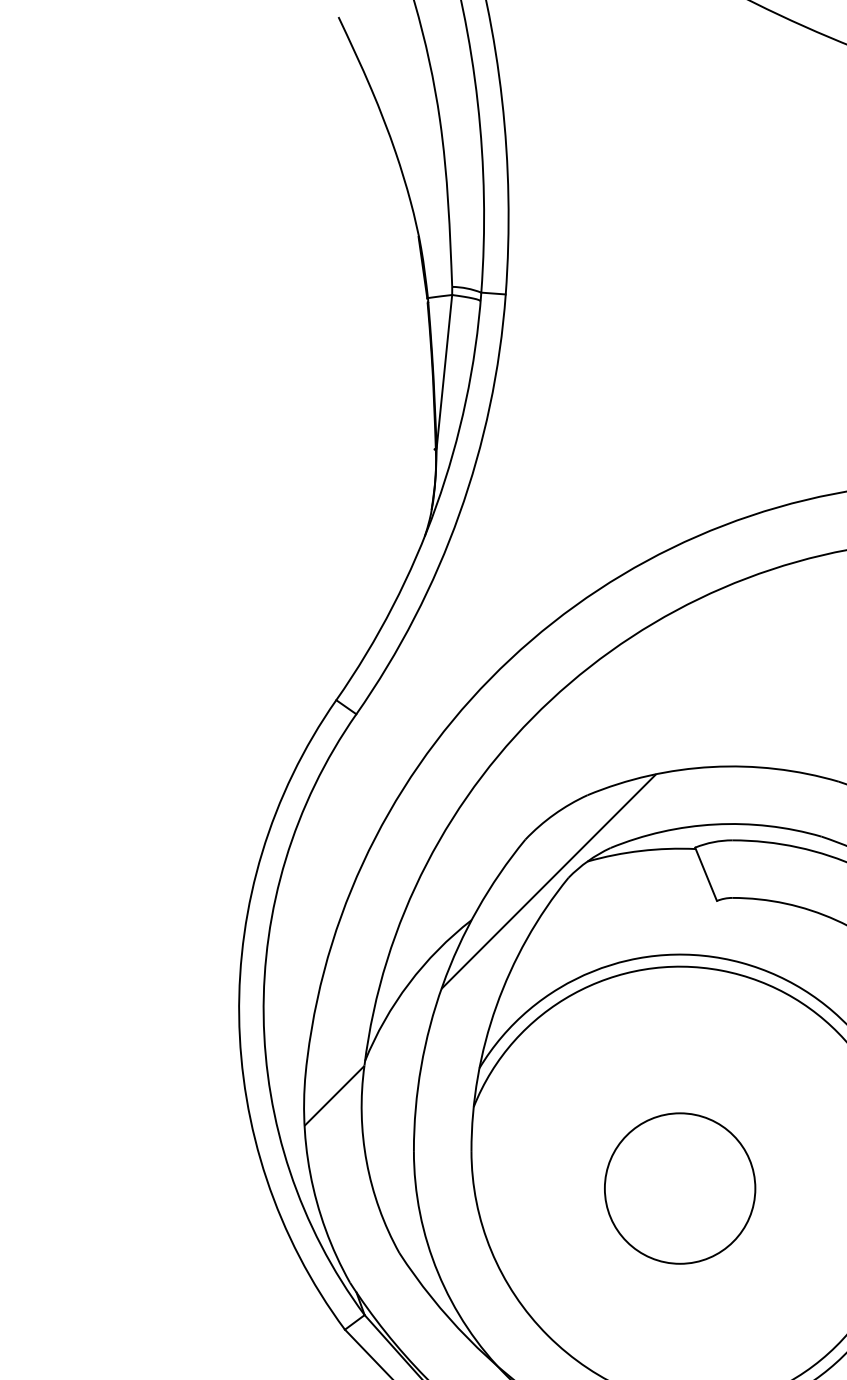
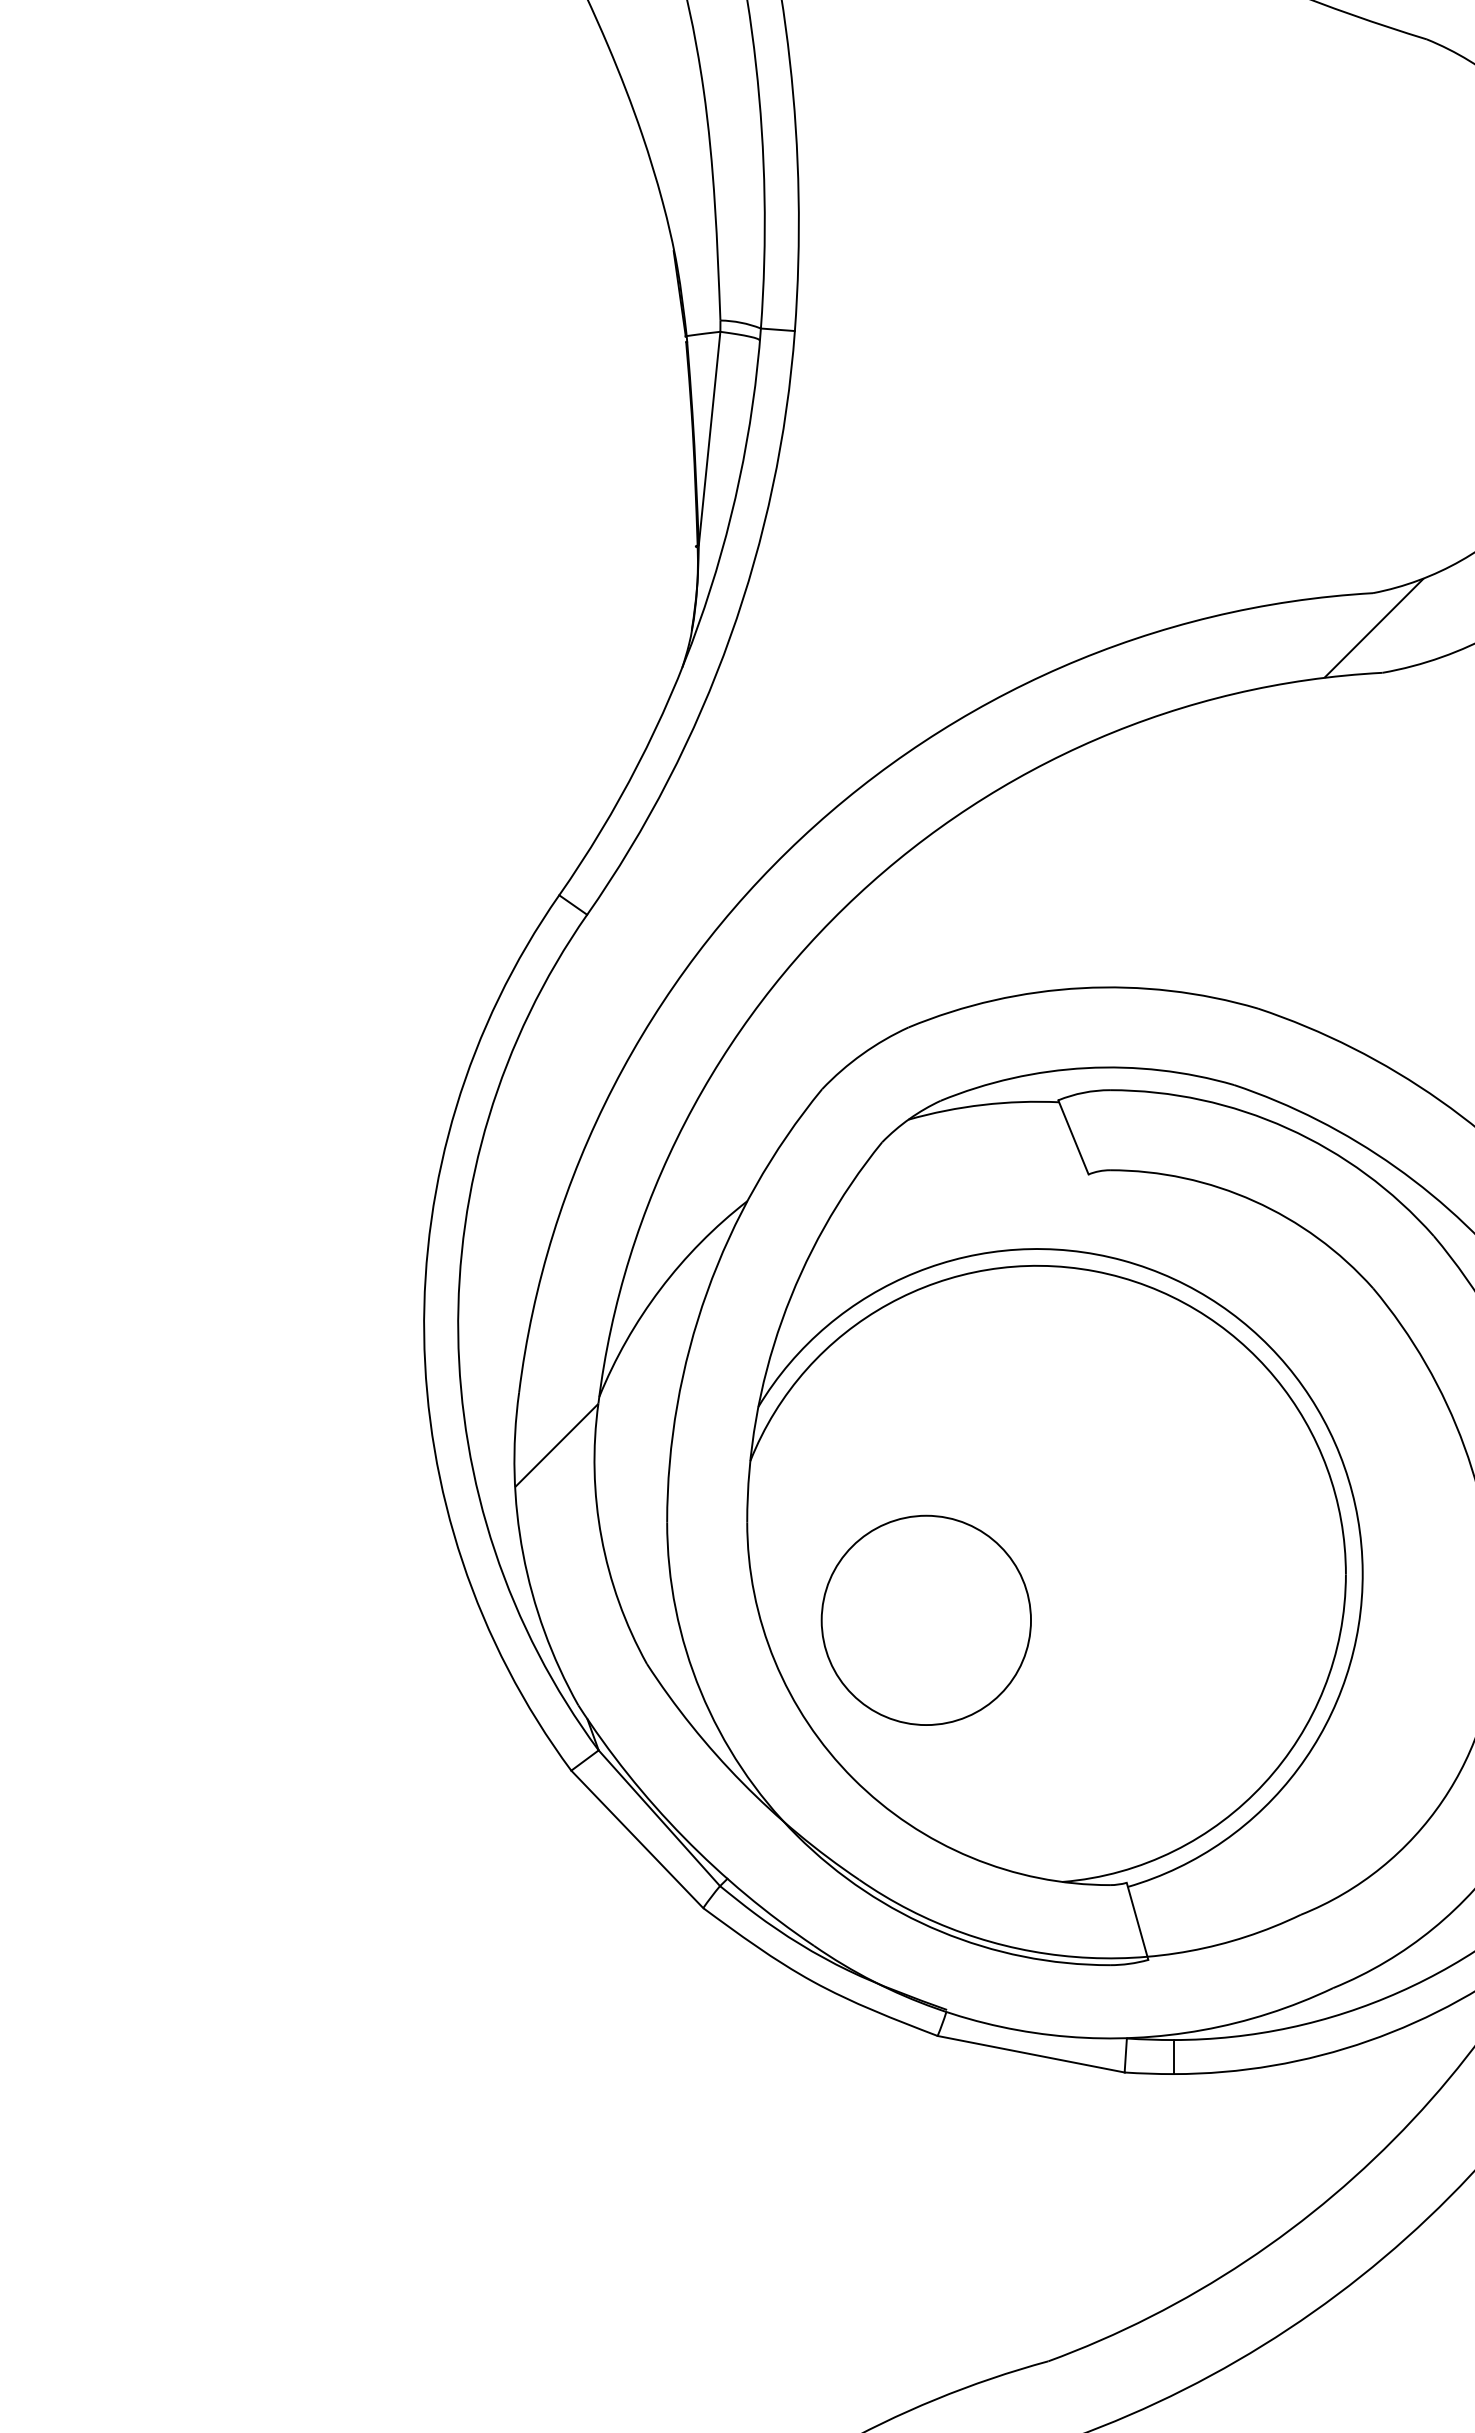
hatch: (548, 881) -> (854, 1147), removed
circle: (679, 1187) -> (925, 1619), moved

